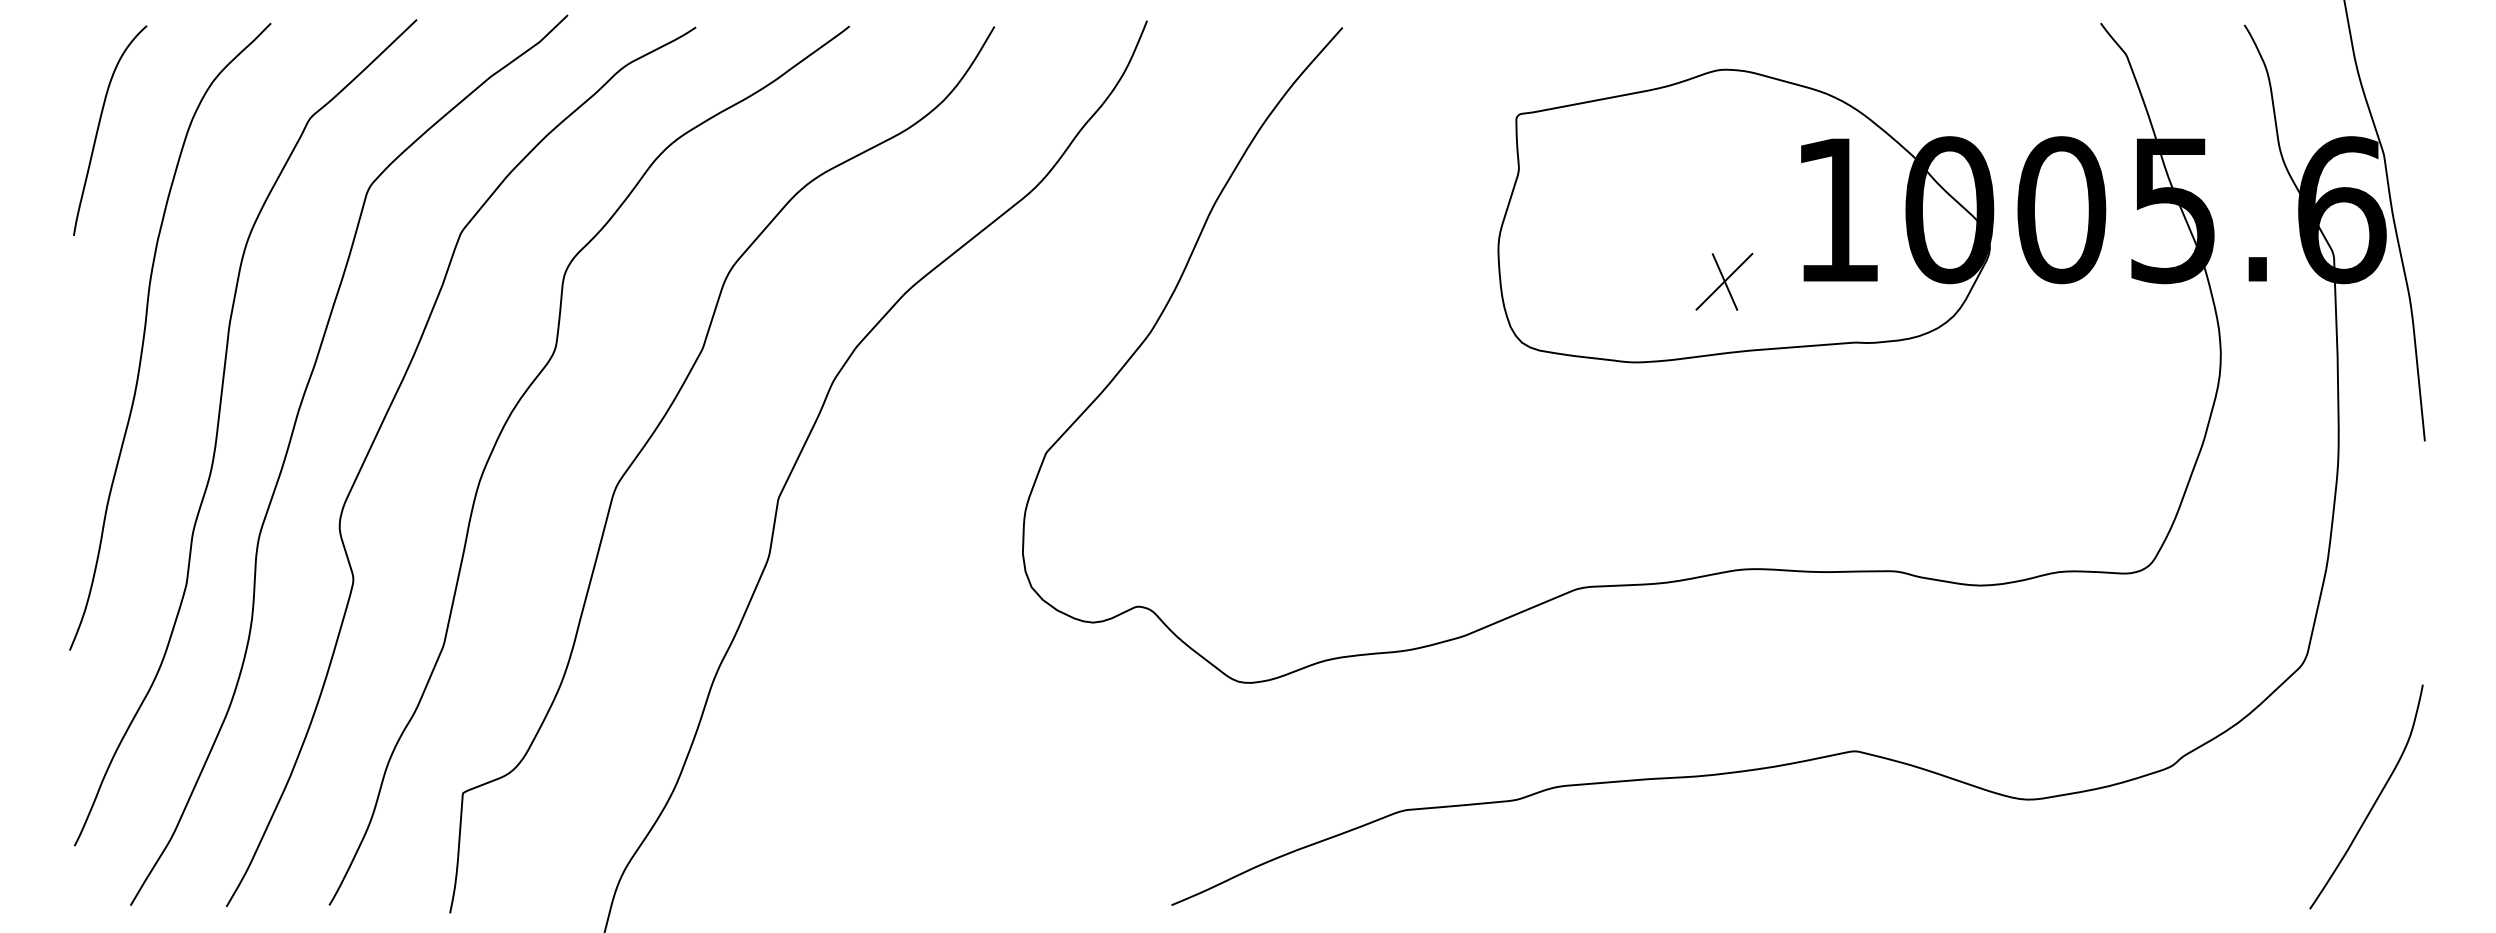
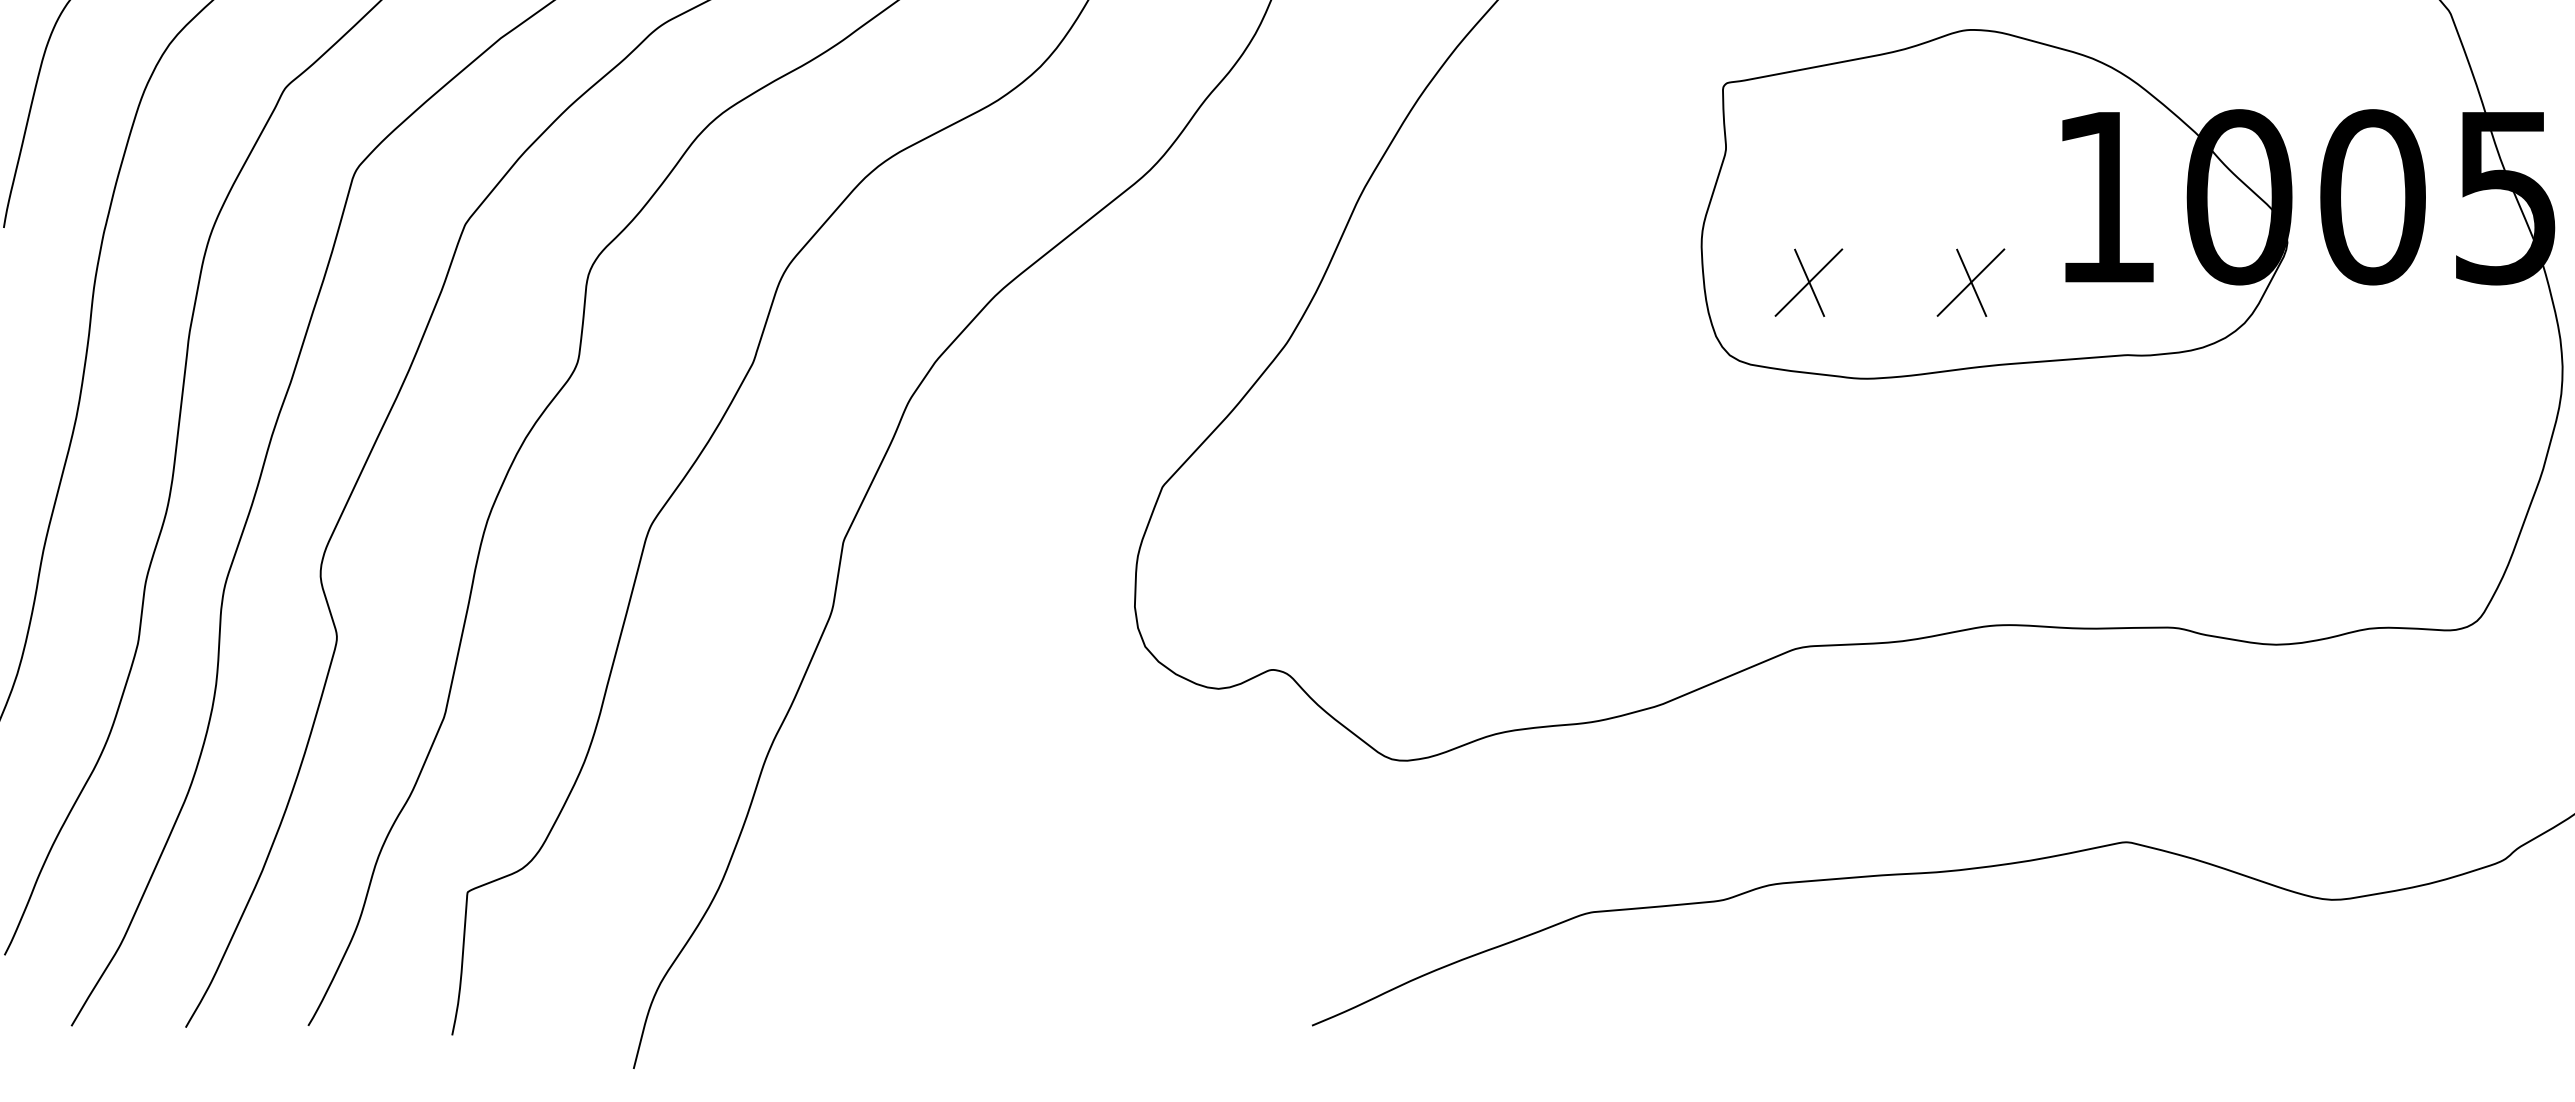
part: (1588, 281) -> (1808, 282), added

